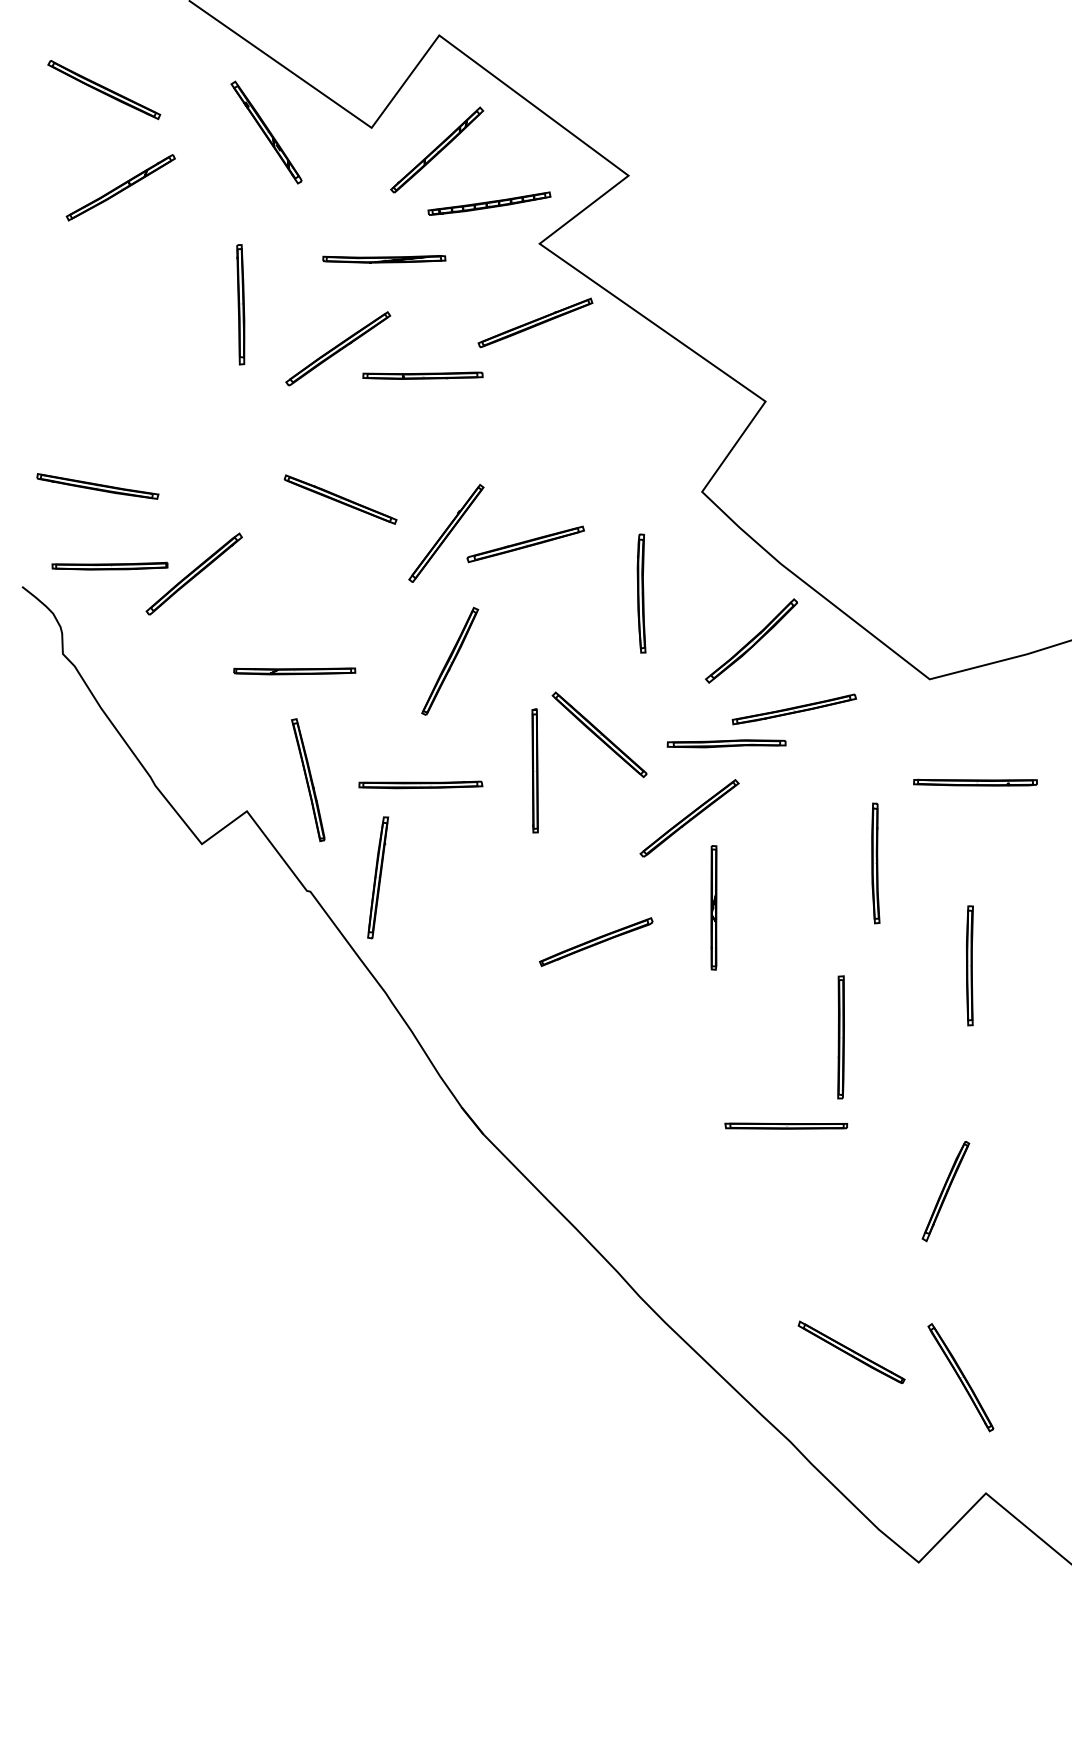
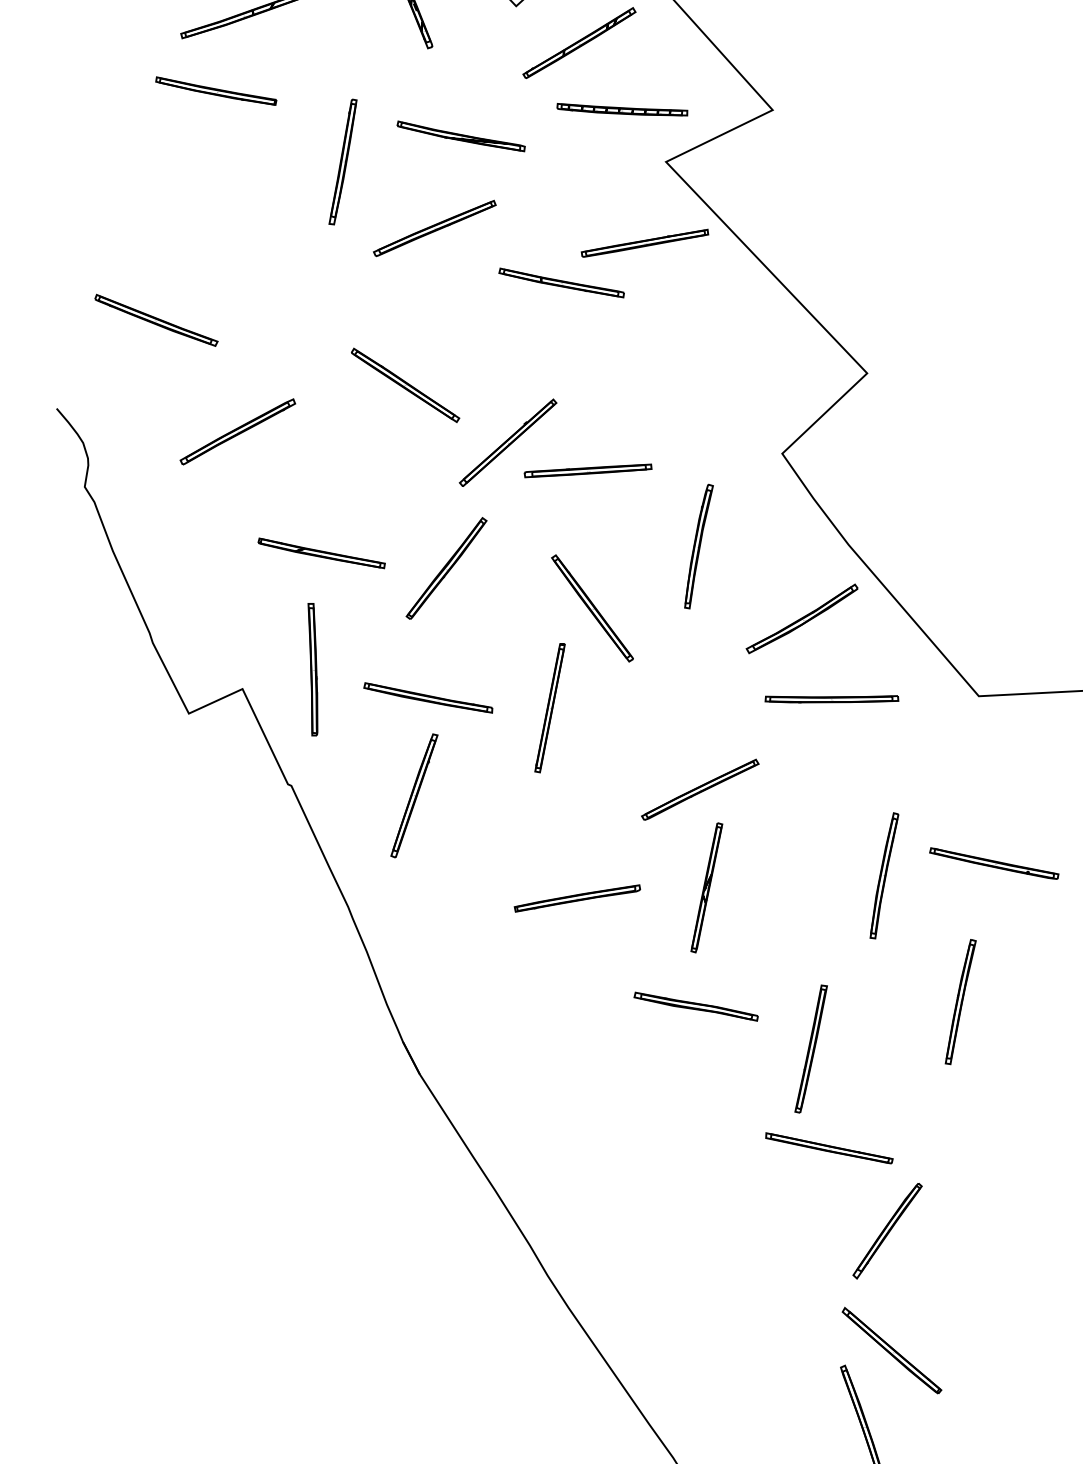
part: (384, 259) -> (461, 137), moved
part: (422, 375) -> (561, 282), moved
part: (109, 565) -> (215, 90), moved
part: (450, 660) -> (447, 567), moved
part: (599, 734) -> (592, 608), moved
part: (726, 743) -> (696, 1006), moved
part: (975, 782) -> (994, 863), moved
part: (378, 877) -> (414, 795), moved
part: (786, 1125) -> (829, 1147), moved
part: (851, 1351) -> (892, 1349), moved

